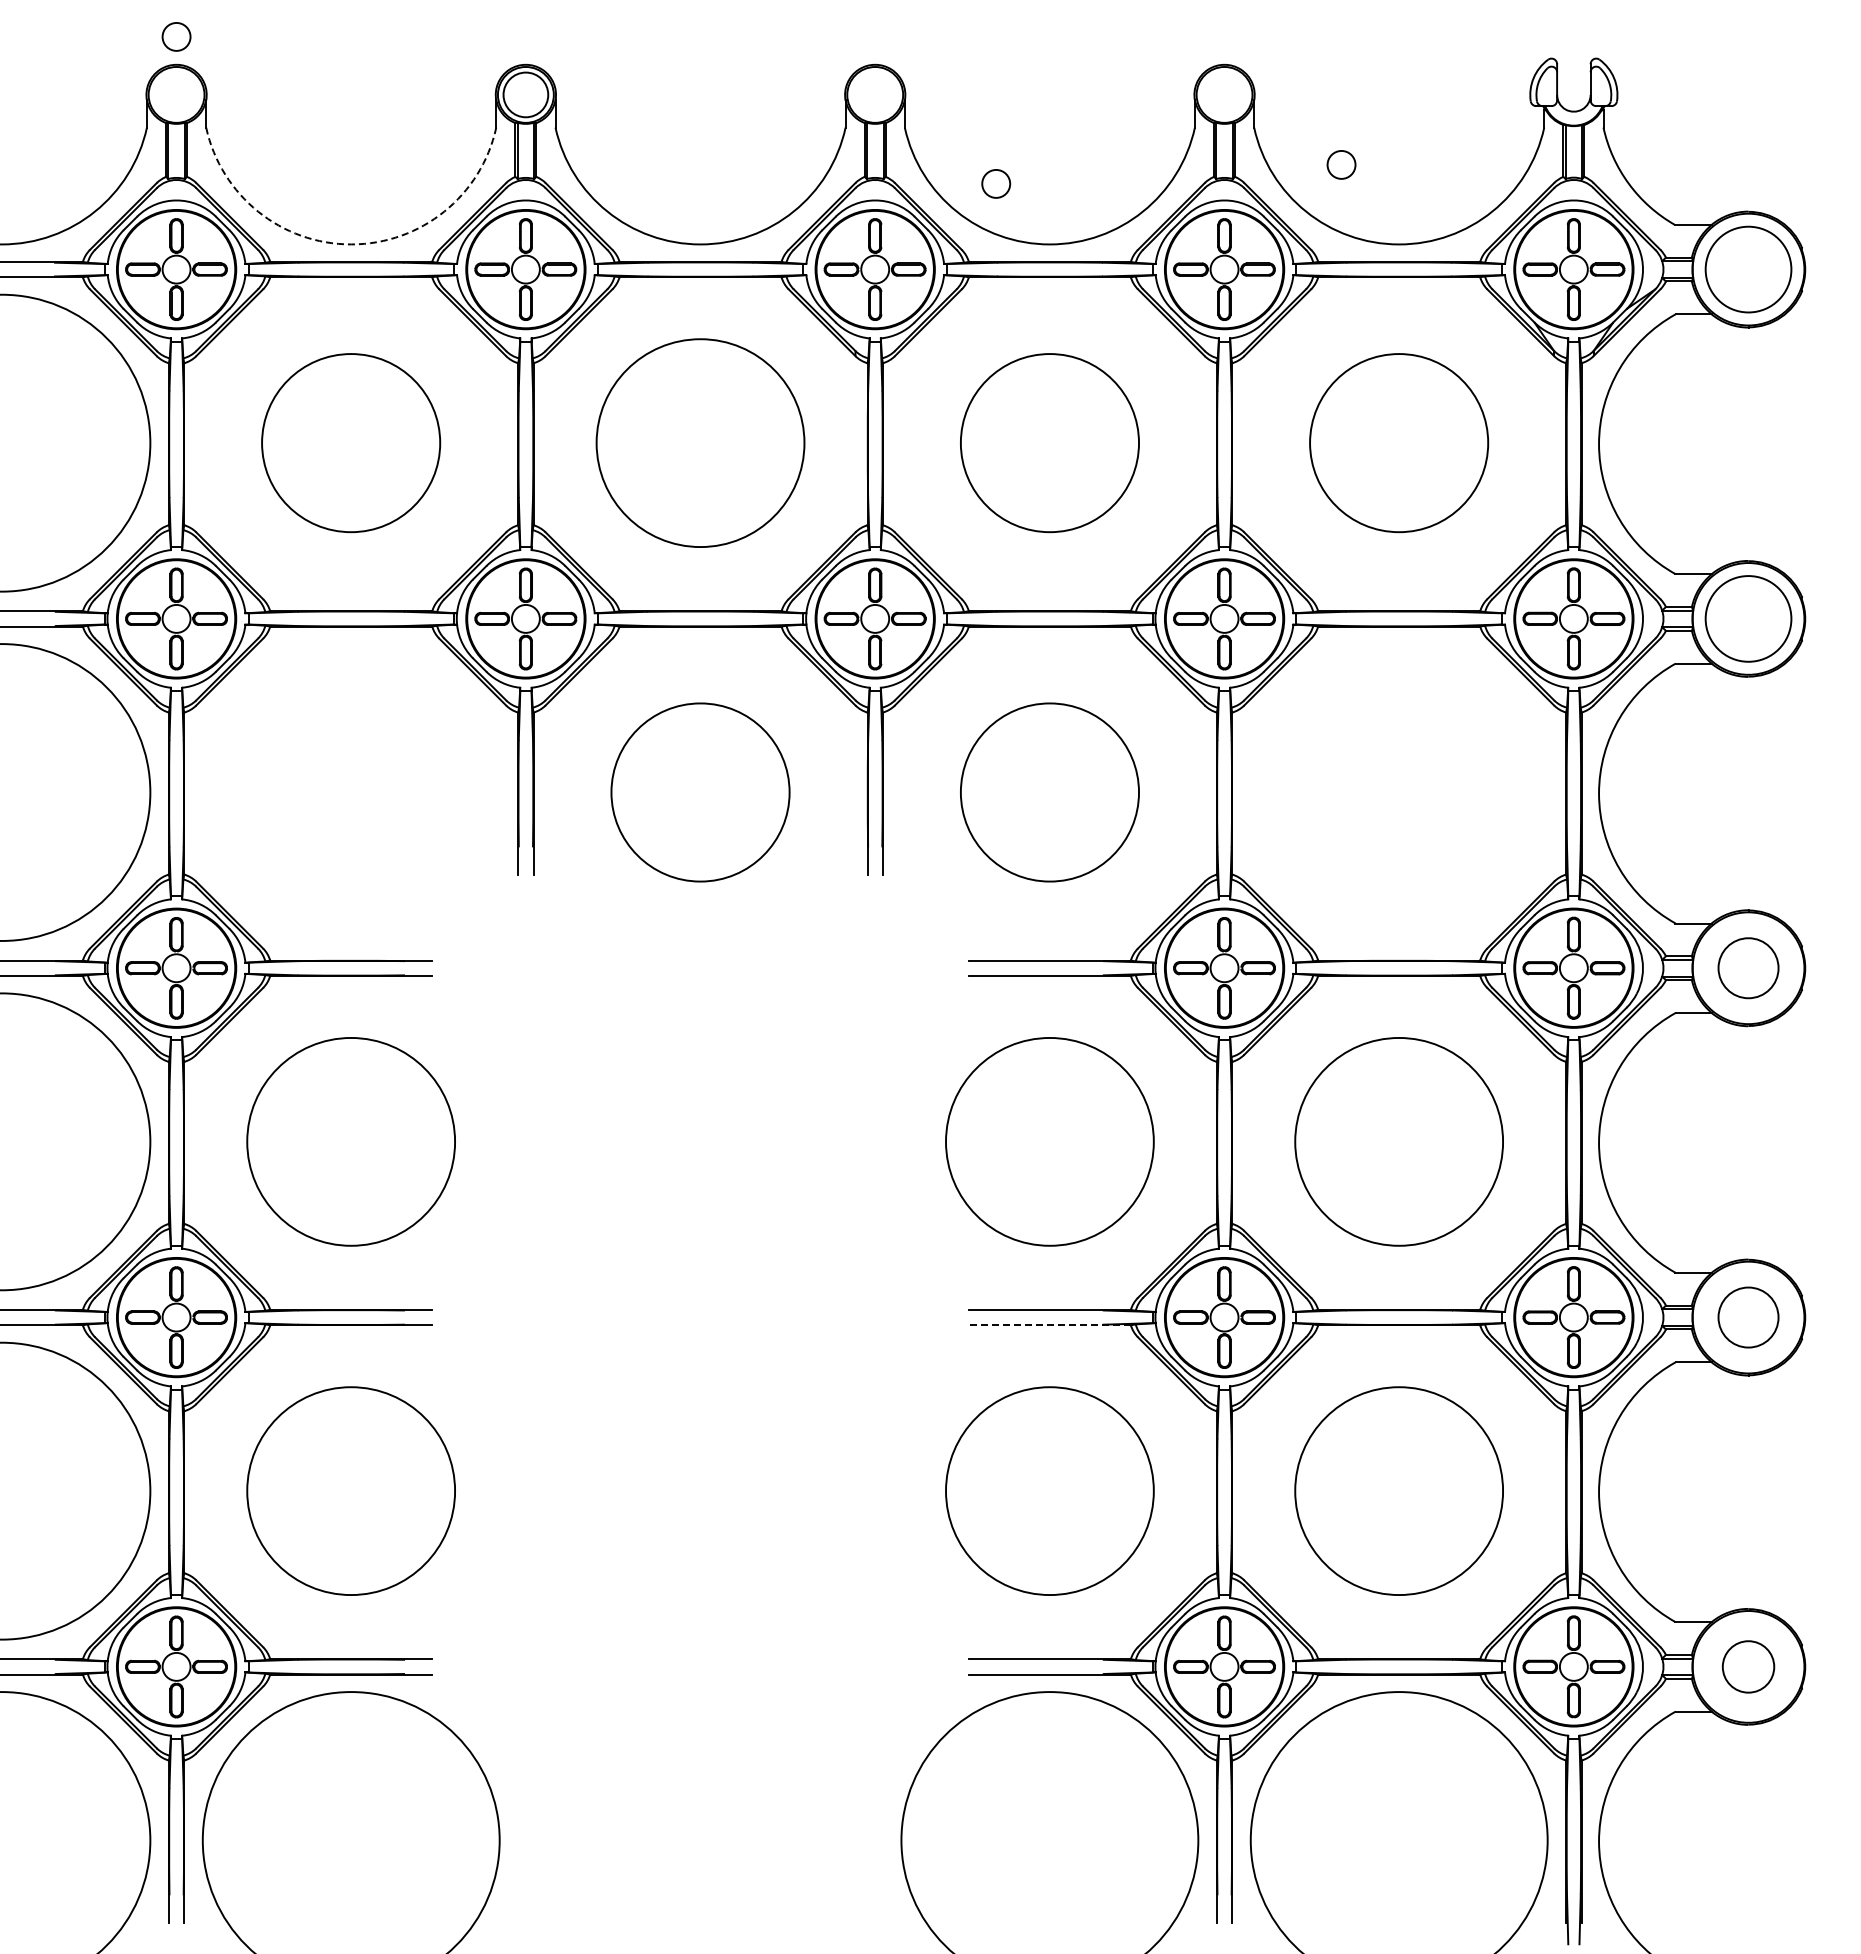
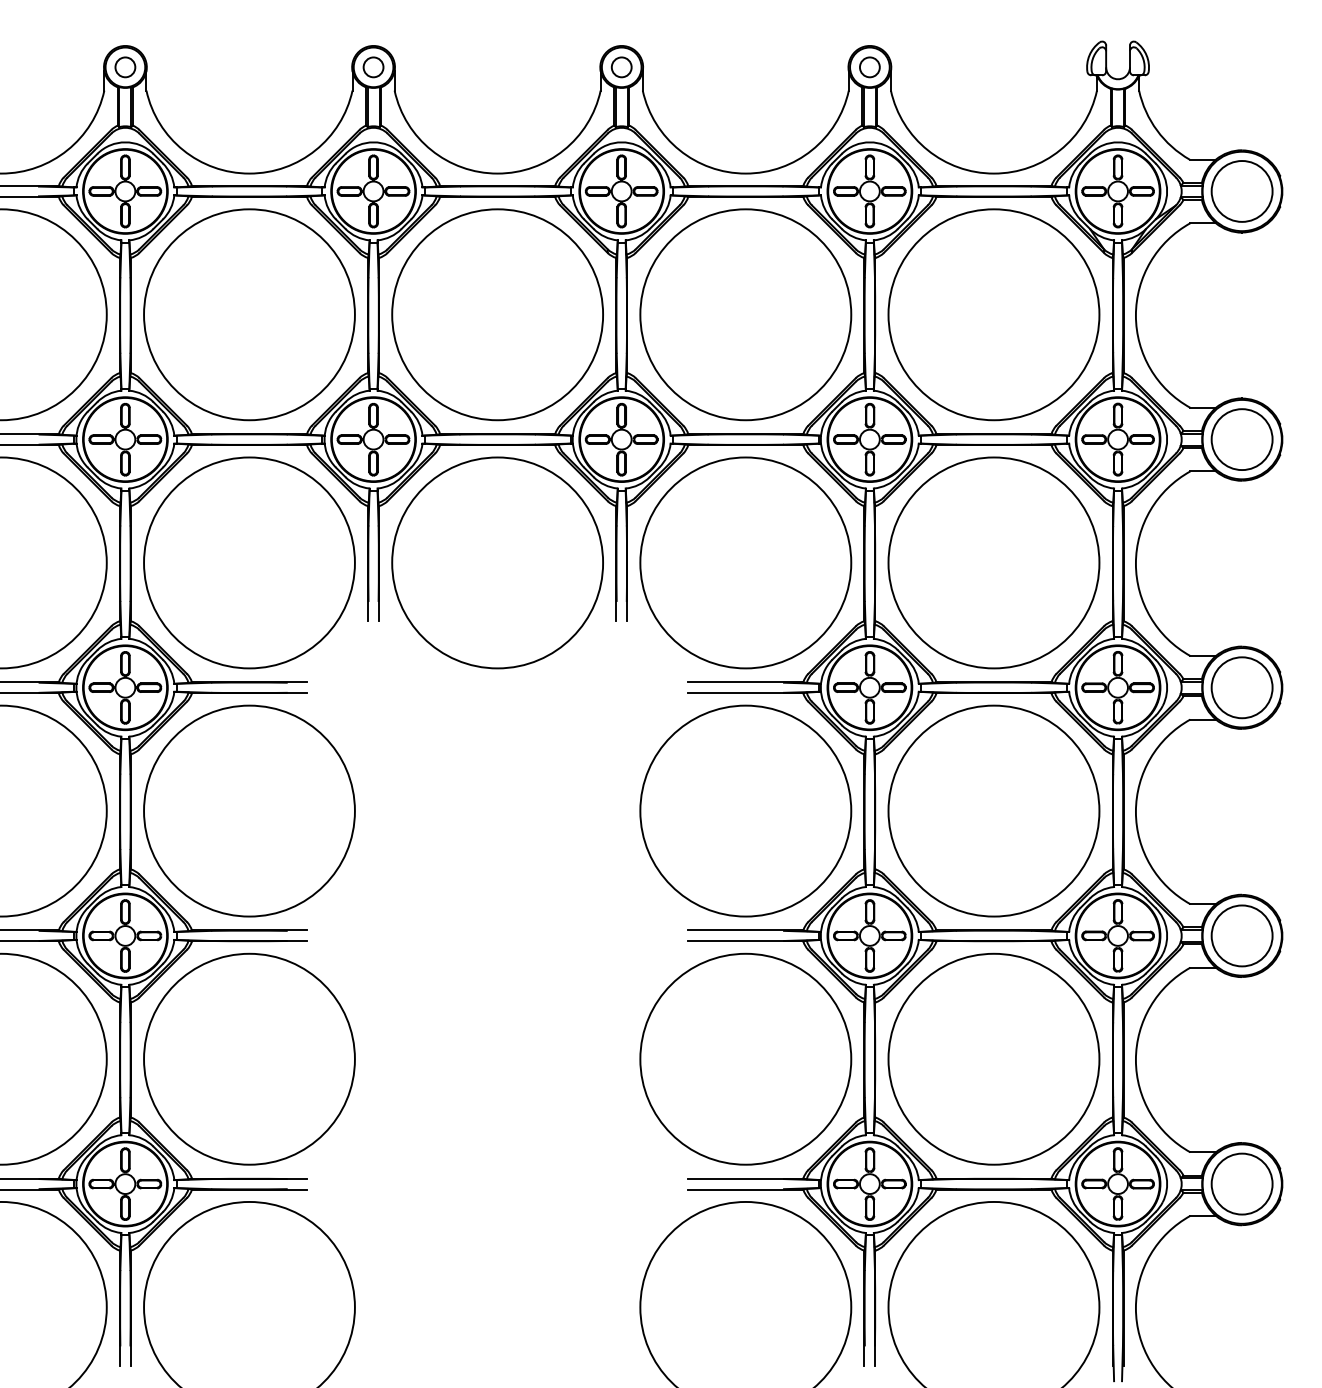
circle: (176, 36) -> (125, 67), moved
circle: (525, 94) -> (373, 67), size x0.62
circle: (1341, 164) -> (869, 67), moved
circle: (996, 183) -> (621, 67), moved
arc: (351, 244) -> (249, 173), dashed -> solid
part: (350, 442) -> (248, 314), size x1.67
part: (700, 442) -> (497, 314), size x1.43
part: (1049, 442) -> (745, 314), size x1.67
part: (1398, 442) -> (993, 314), size x1.67
part: (350, 792) -> (248, 562), added
part: (700, 792) -> (497, 562), size x1.67
part: (1049, 792) -> (745, 562), size x1.67
part: (1398, 792) -> (993, 562), added
circle: (1748, 968) -> (1242, 687), size x1.43
part: (350, 1141) -> (248, 810), size x1.43
part: (1049, 1141) -> (745, 810), size x1.43
part: (1398, 1141) -> (993, 810), size x1.43
circle: (1748, 1317) -> (1242, 935), size x1.43
line: (1049, 1325) -> (745, 941), dashed -> solid
part: (350, 1490) -> (248, 1058), size x1.43
part: (1049, 1490) -> (745, 1058), size x1.43
part: (1398, 1490) -> (993, 1058), size x1.43
circle: (1748, 1666) -> (1242, 1183), size x1.67

